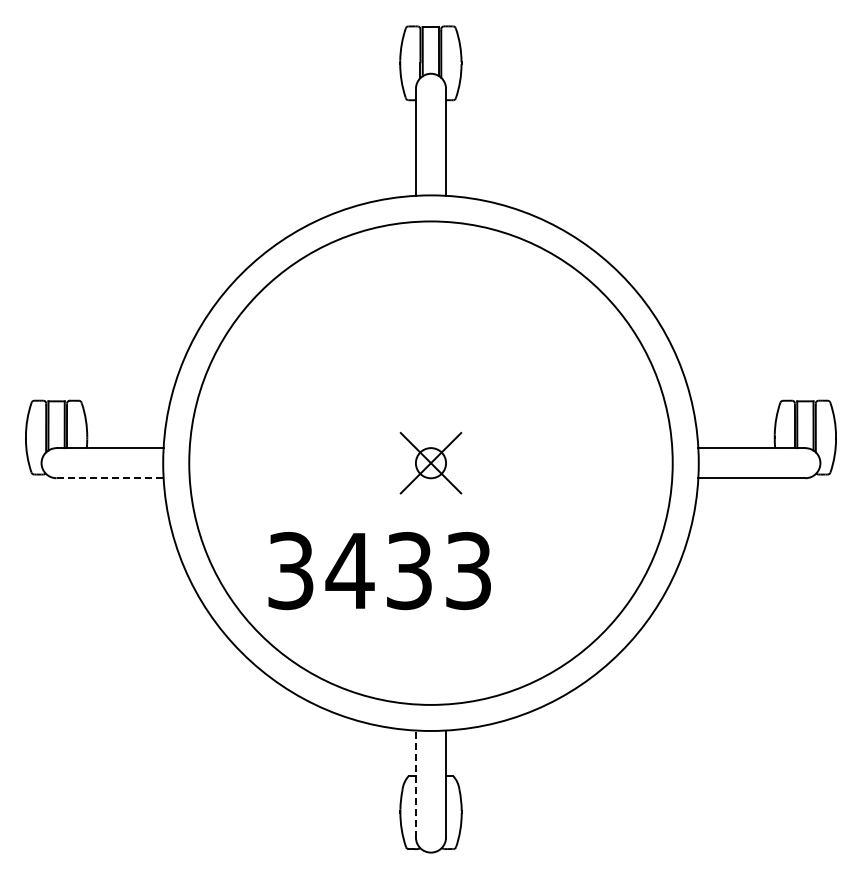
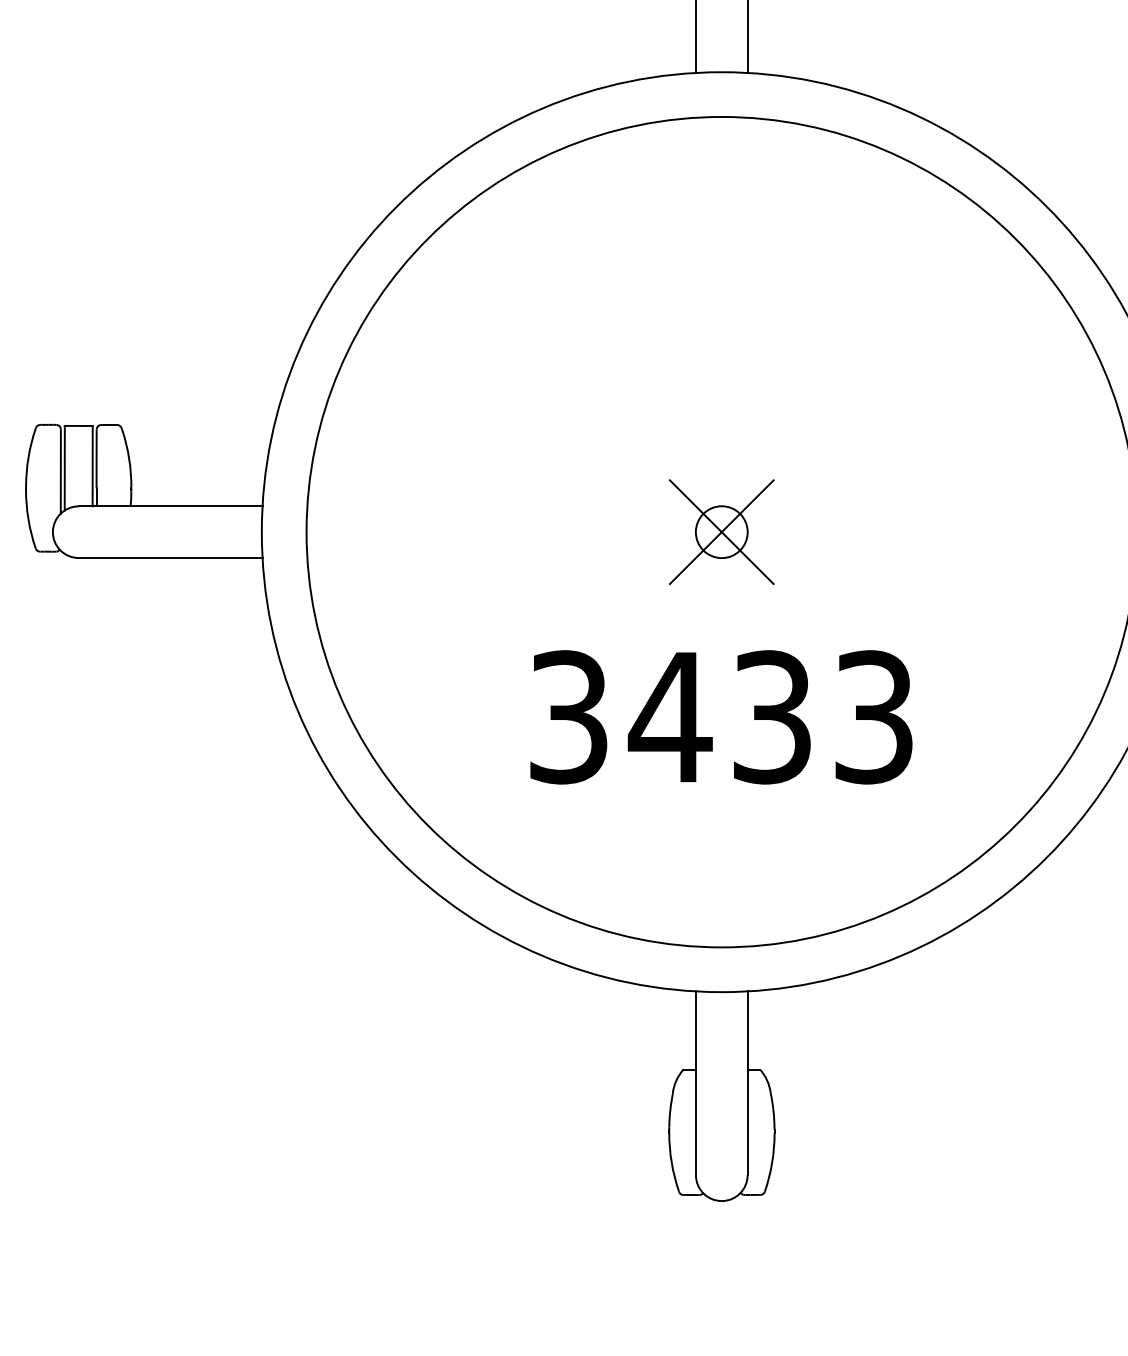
line: (110, 478) -> (171, 558), dashed -> solid
text: (379, 571) -> (720, 718), moved
line: (415, 784) -> (695, 1084), dashed -> solid

